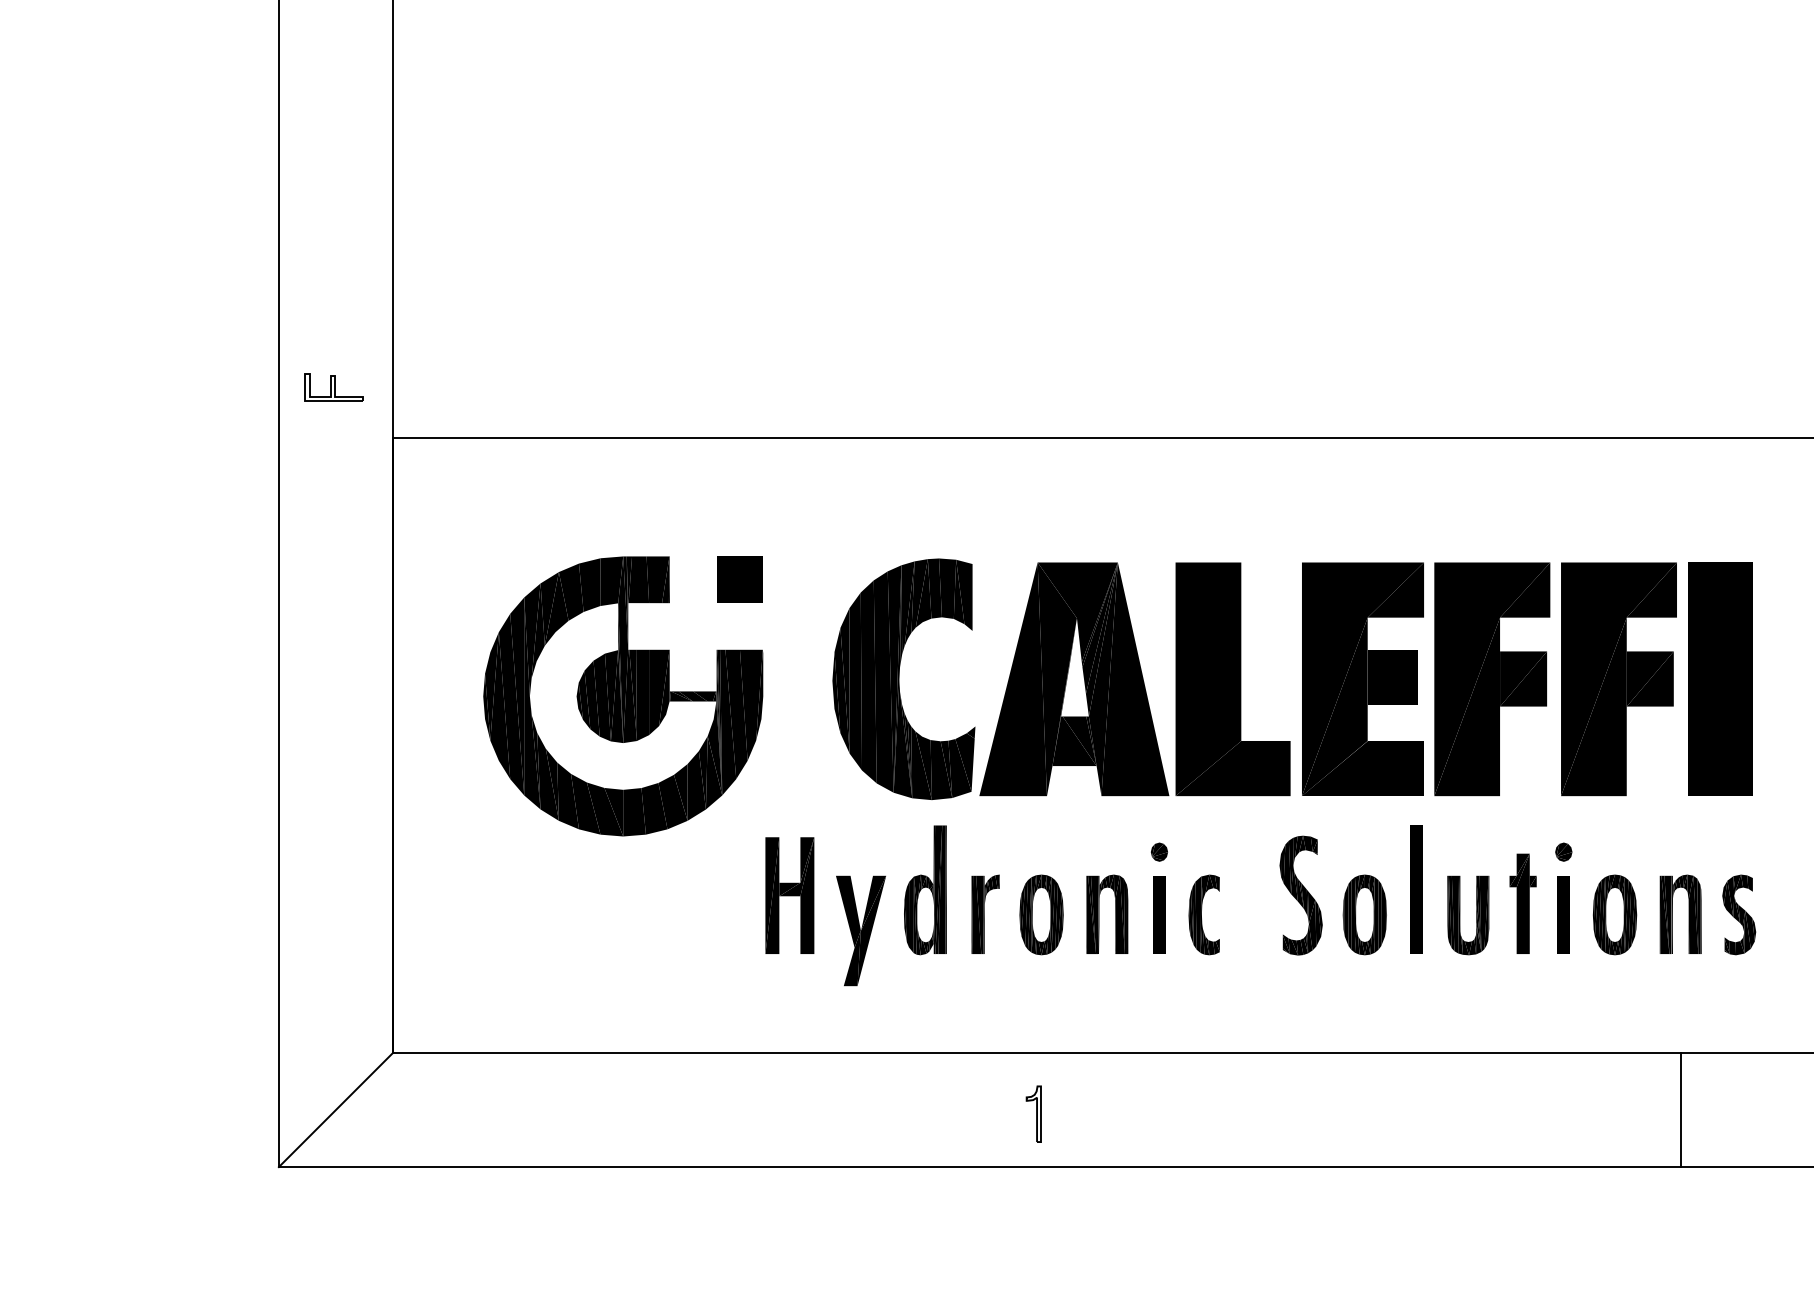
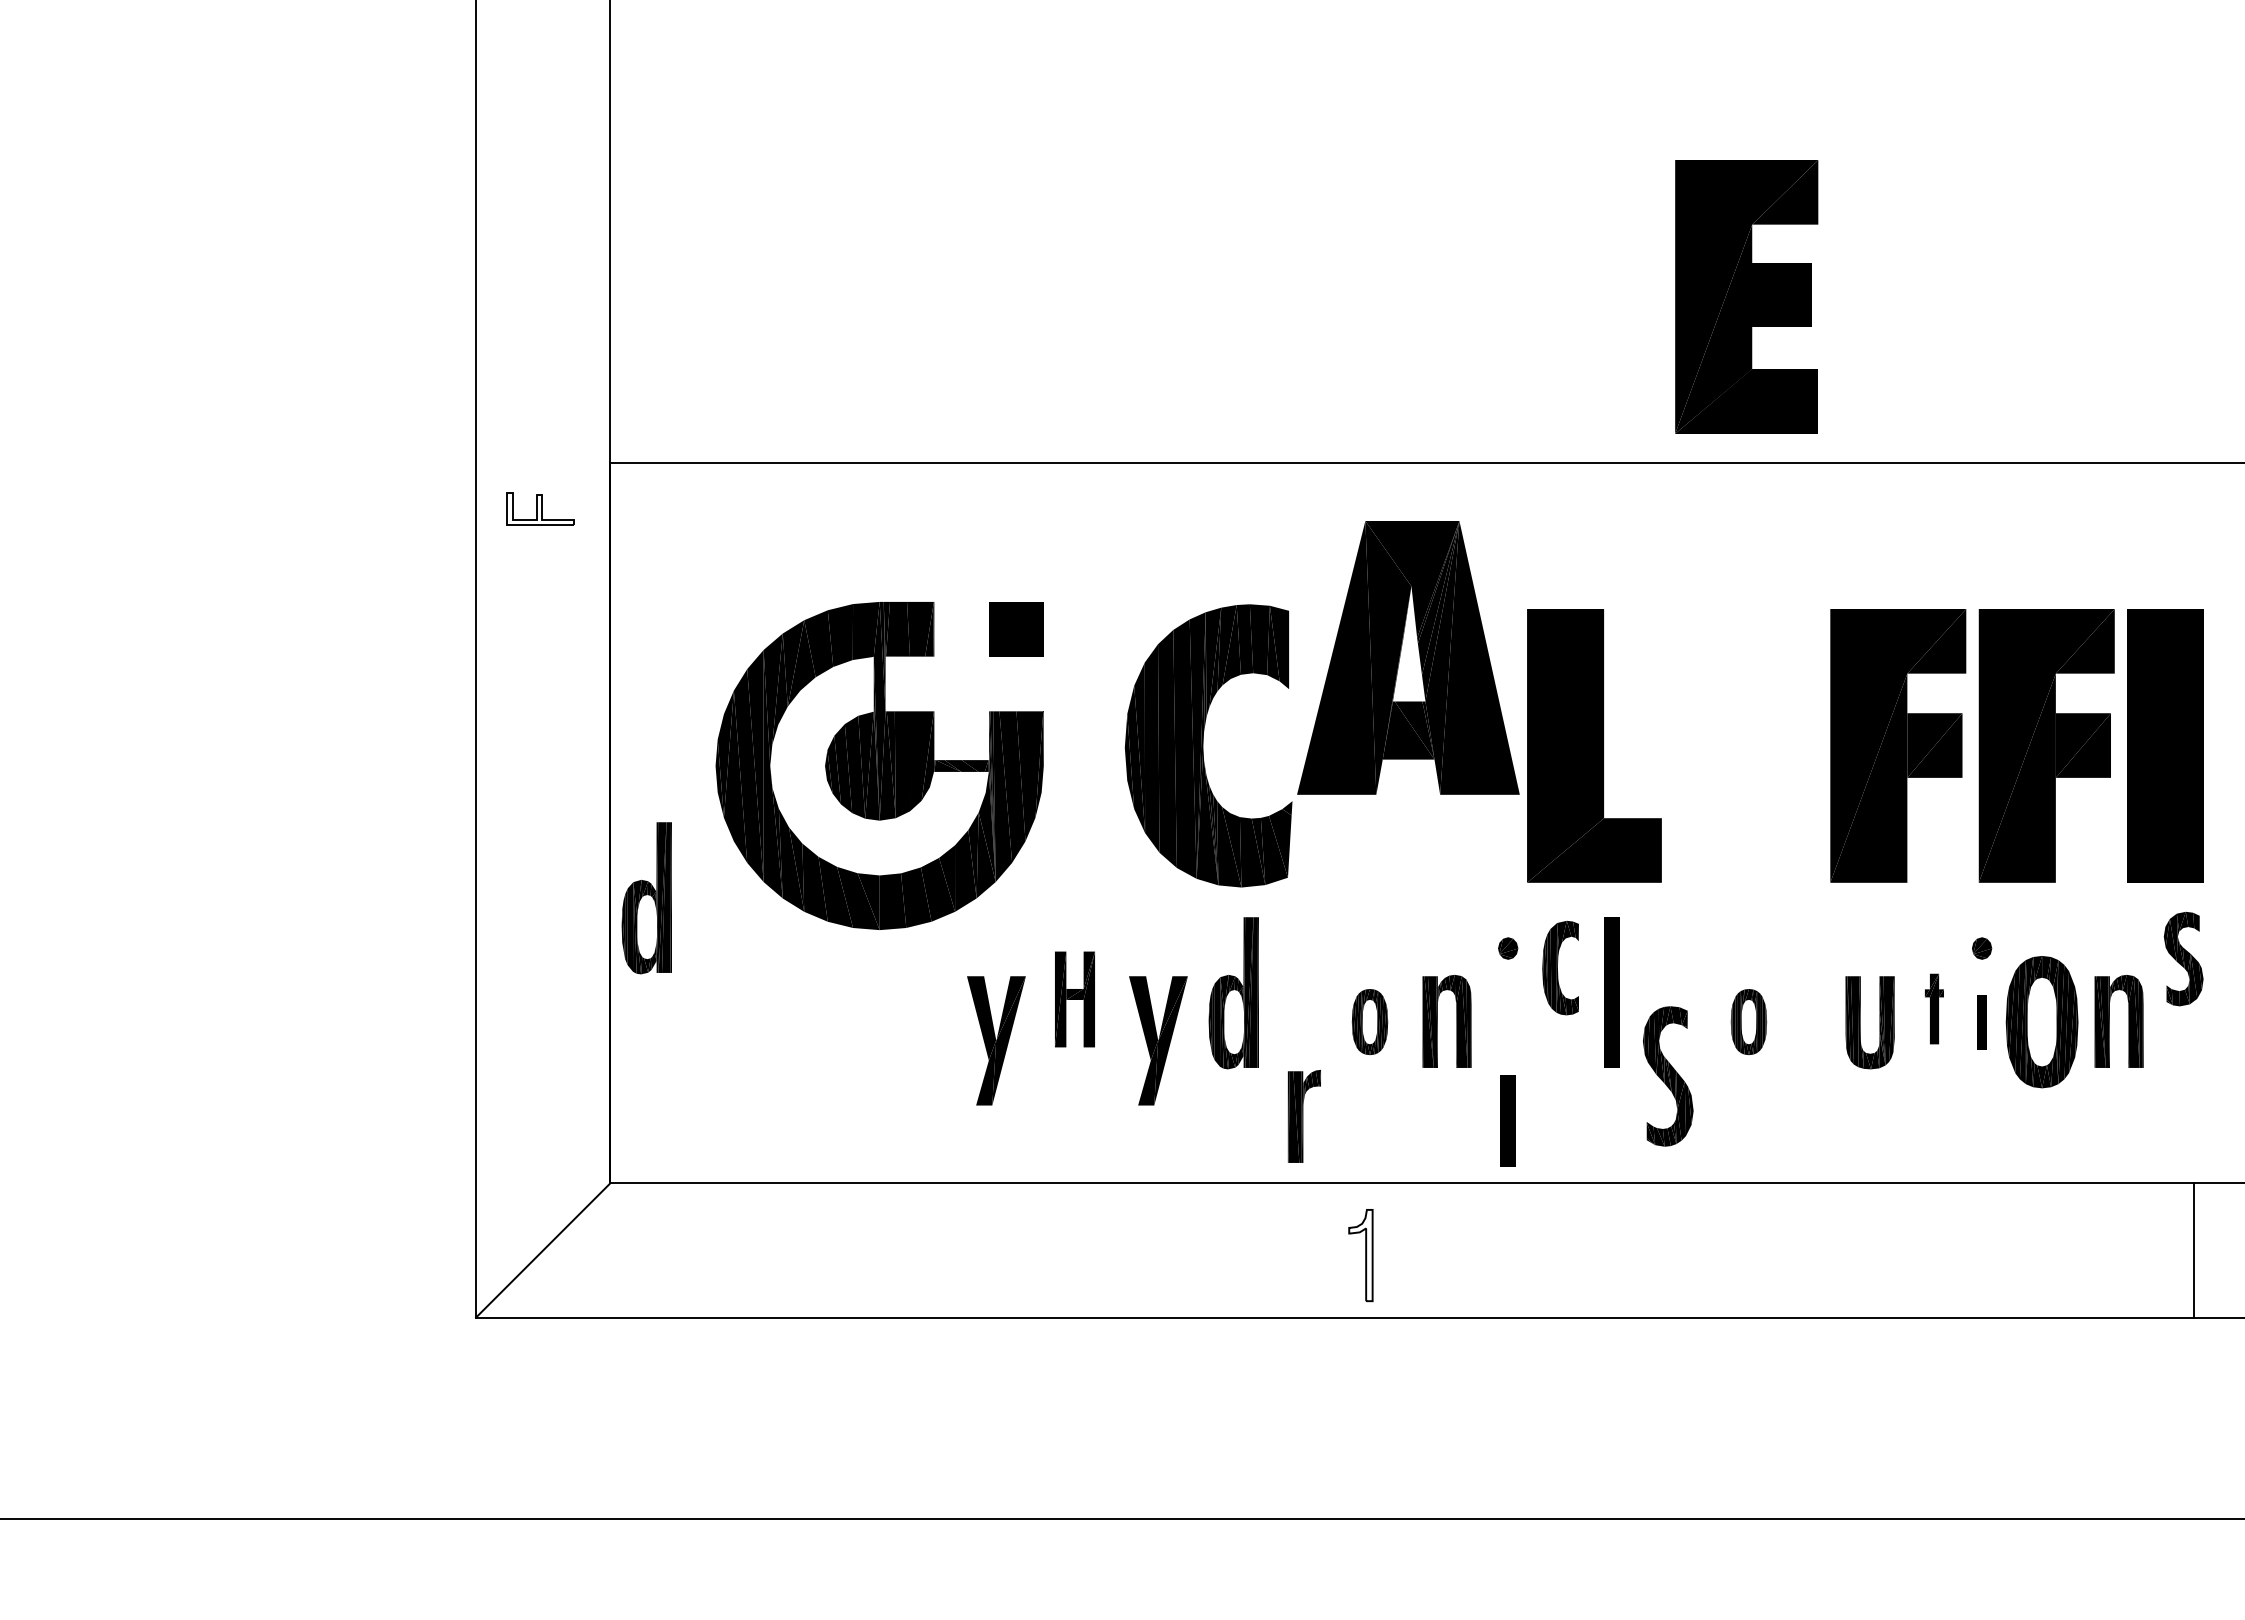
part: (333, 387) -> (540, 508), moved
part: (1074, 678) -> (1408, 657), moved
part: (1362, 678) -> (1746, 296), moved
part: (424, 809) -> (646, 898), added
part: (1415, 889) -> (1611, 992), moved
part: (789, 895) -> (1074, 999), size x0.7
part: (1301, 895) -> (1668, 1076), moved
part: (1523, 903) -> (1934, 1008), size x0.6
part: (984, 913) -> (1303, 1115), moved
part: (1041, 914) -> (1369, 1021), size x0.7
part: (1158, 914) -> (1507, 1120), moved
part: (1204, 914) -> (1560, 967), moved
part: (1364, 914) -> (1748, 1021), size x0.7
part: (1563, 914) -> (1981, 1021), size x0.6
part: (1614, 914) -> (2041, 1021), size x1.4
part: (1739, 914) -> (2183, 958), moved
part: (722, 930) -> (996, 1040), added
line: (1680, 1109) -> (2193, 1250), moved
part: (1033, 1114) -> (1360, 1255), size x1.4

